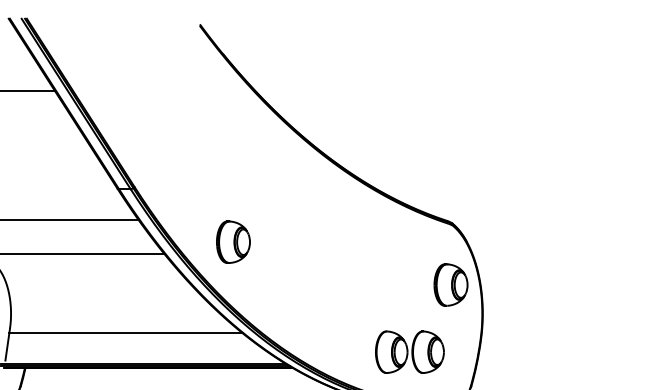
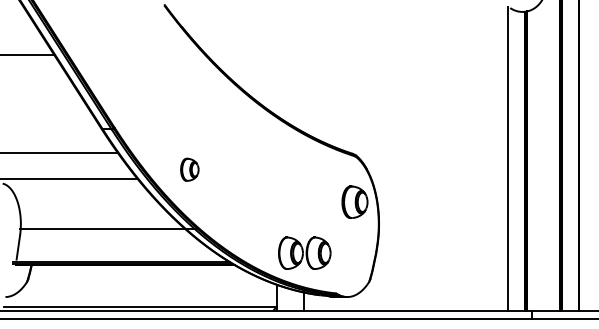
part: (233, 241) -> (189, 169), size x0.7
line: (125, 332) -> (107, 228), moved
part: (409, 351) -> (304, 252), moved

